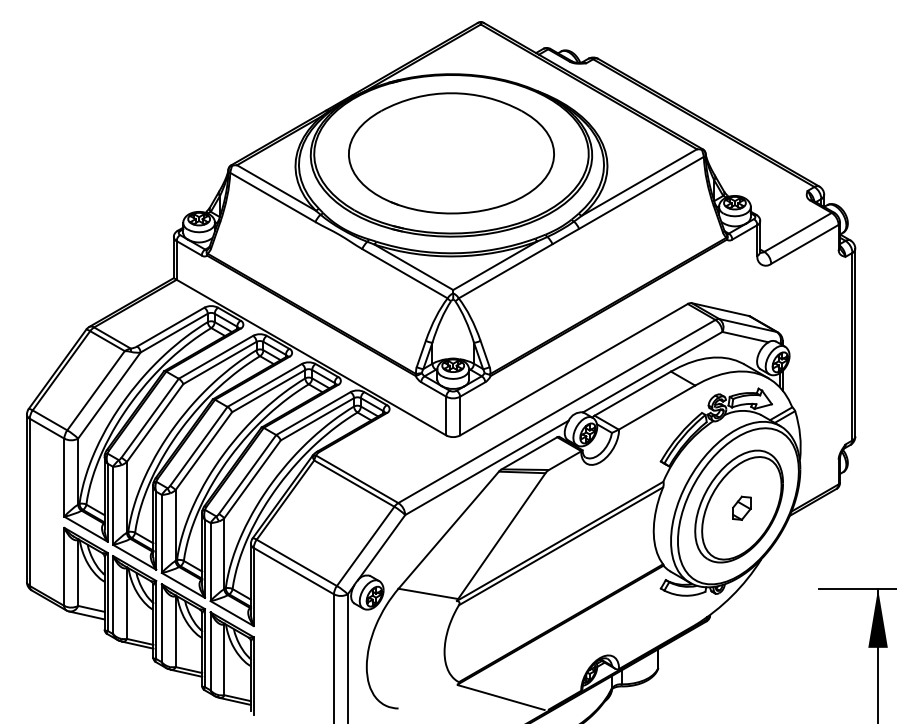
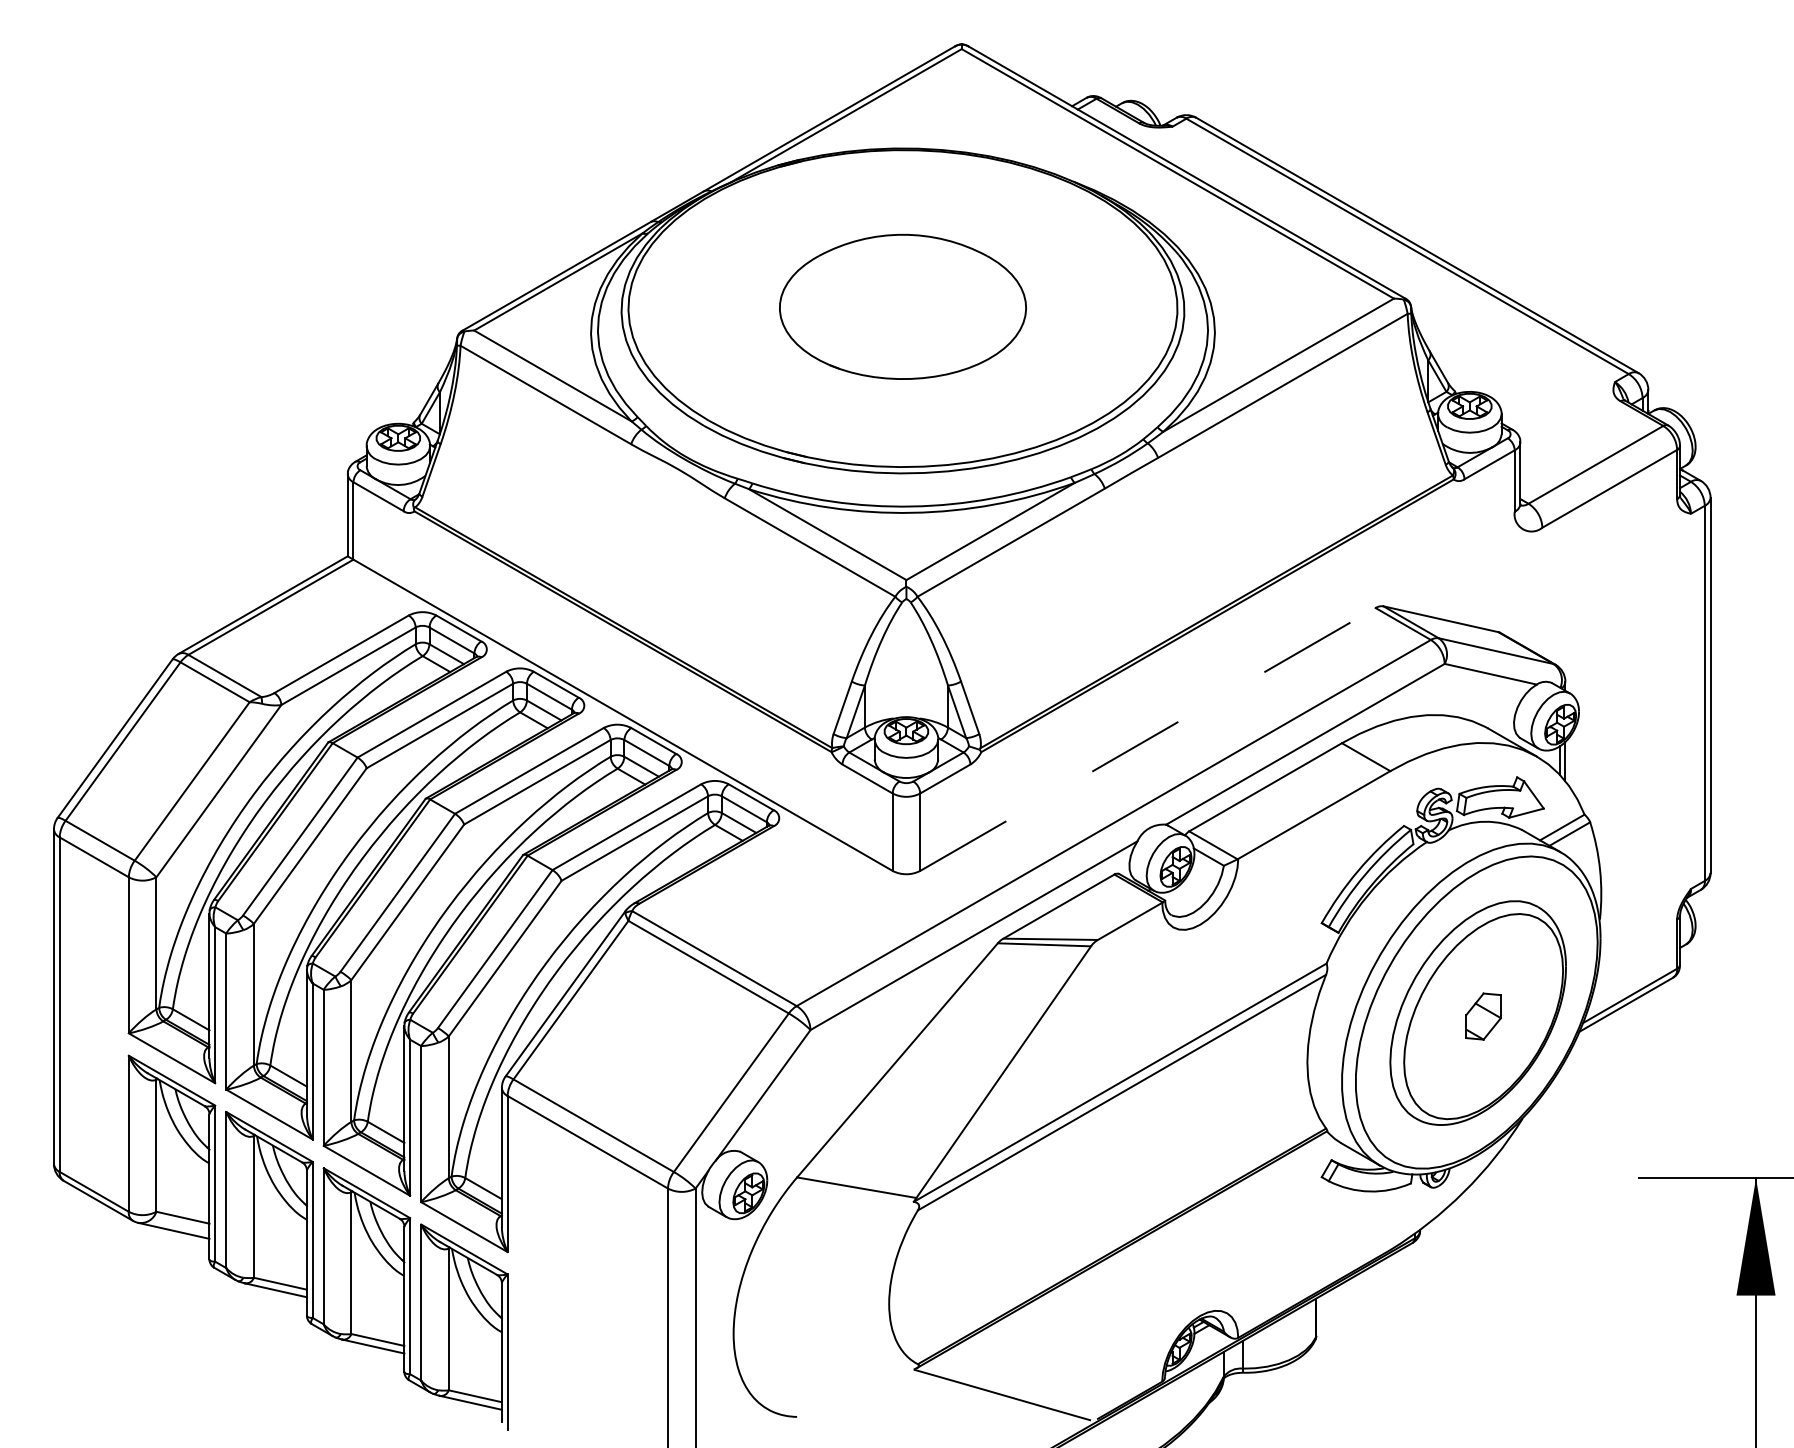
part: (451, 153) -> (902, 307), size x0.6
line: (574, 369) -> (1148, 738), solid -> dashed

